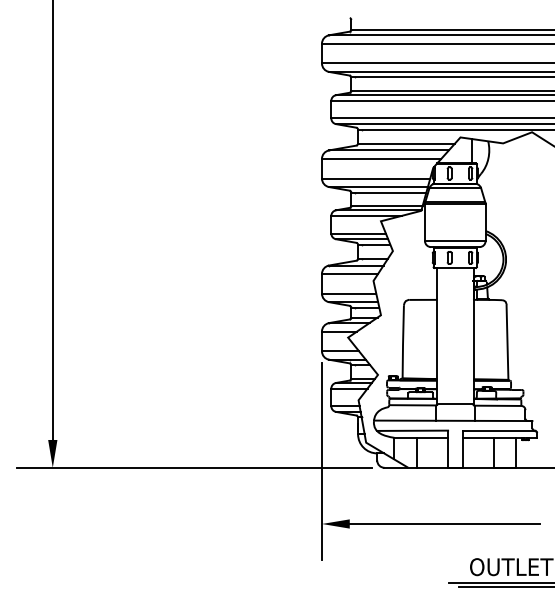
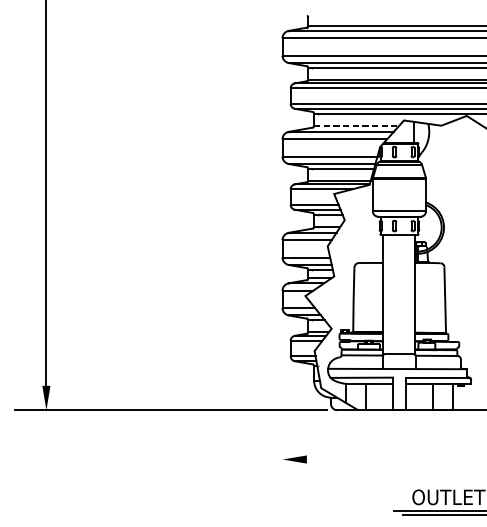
line: (406, 143) -> (356, 125), solid -> dashed
line: (321, 461) -> (282, 404), removed
line: (444, 523) -> (389, 459), removed

